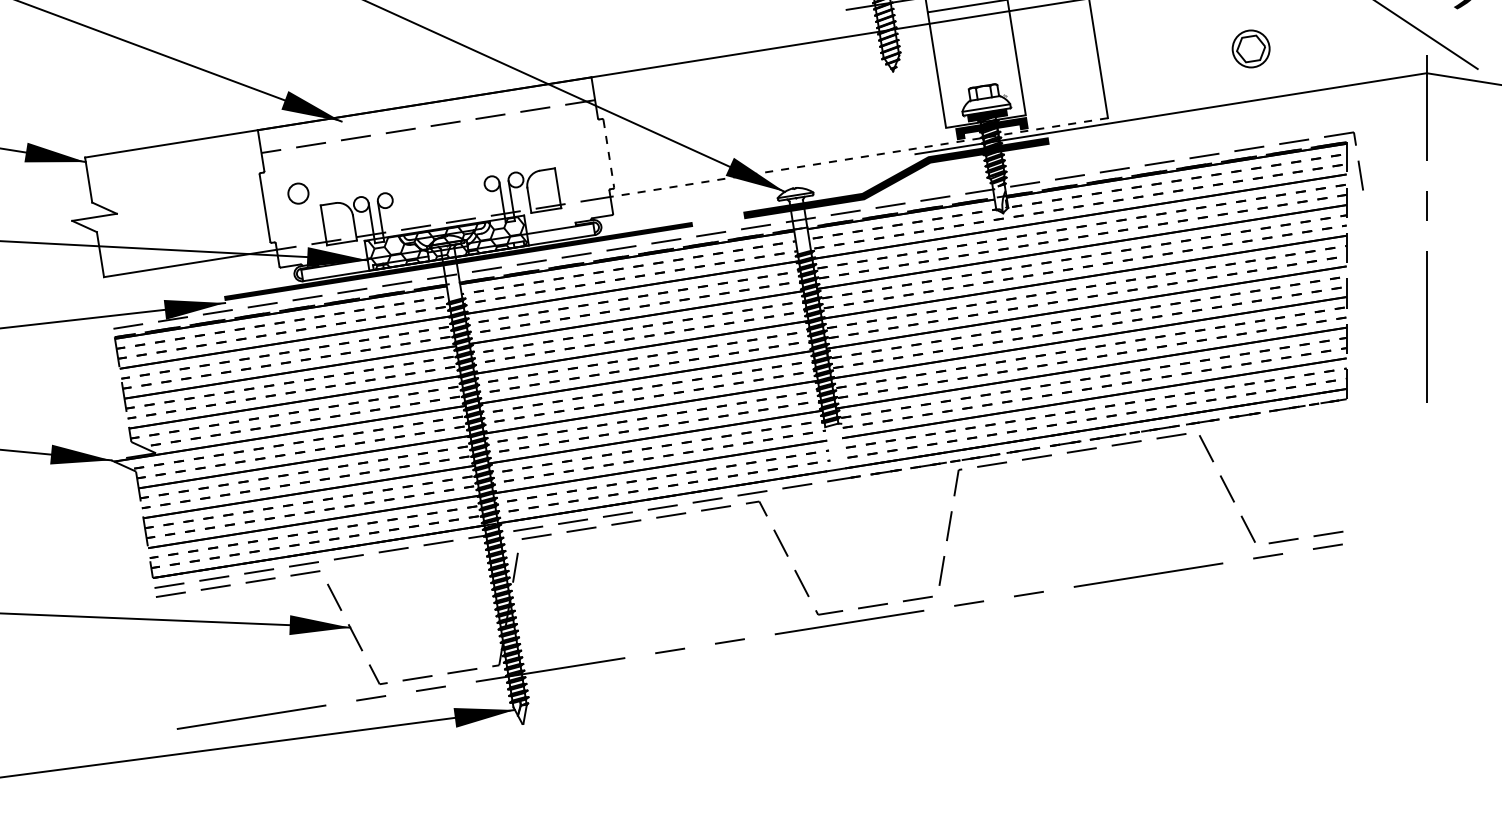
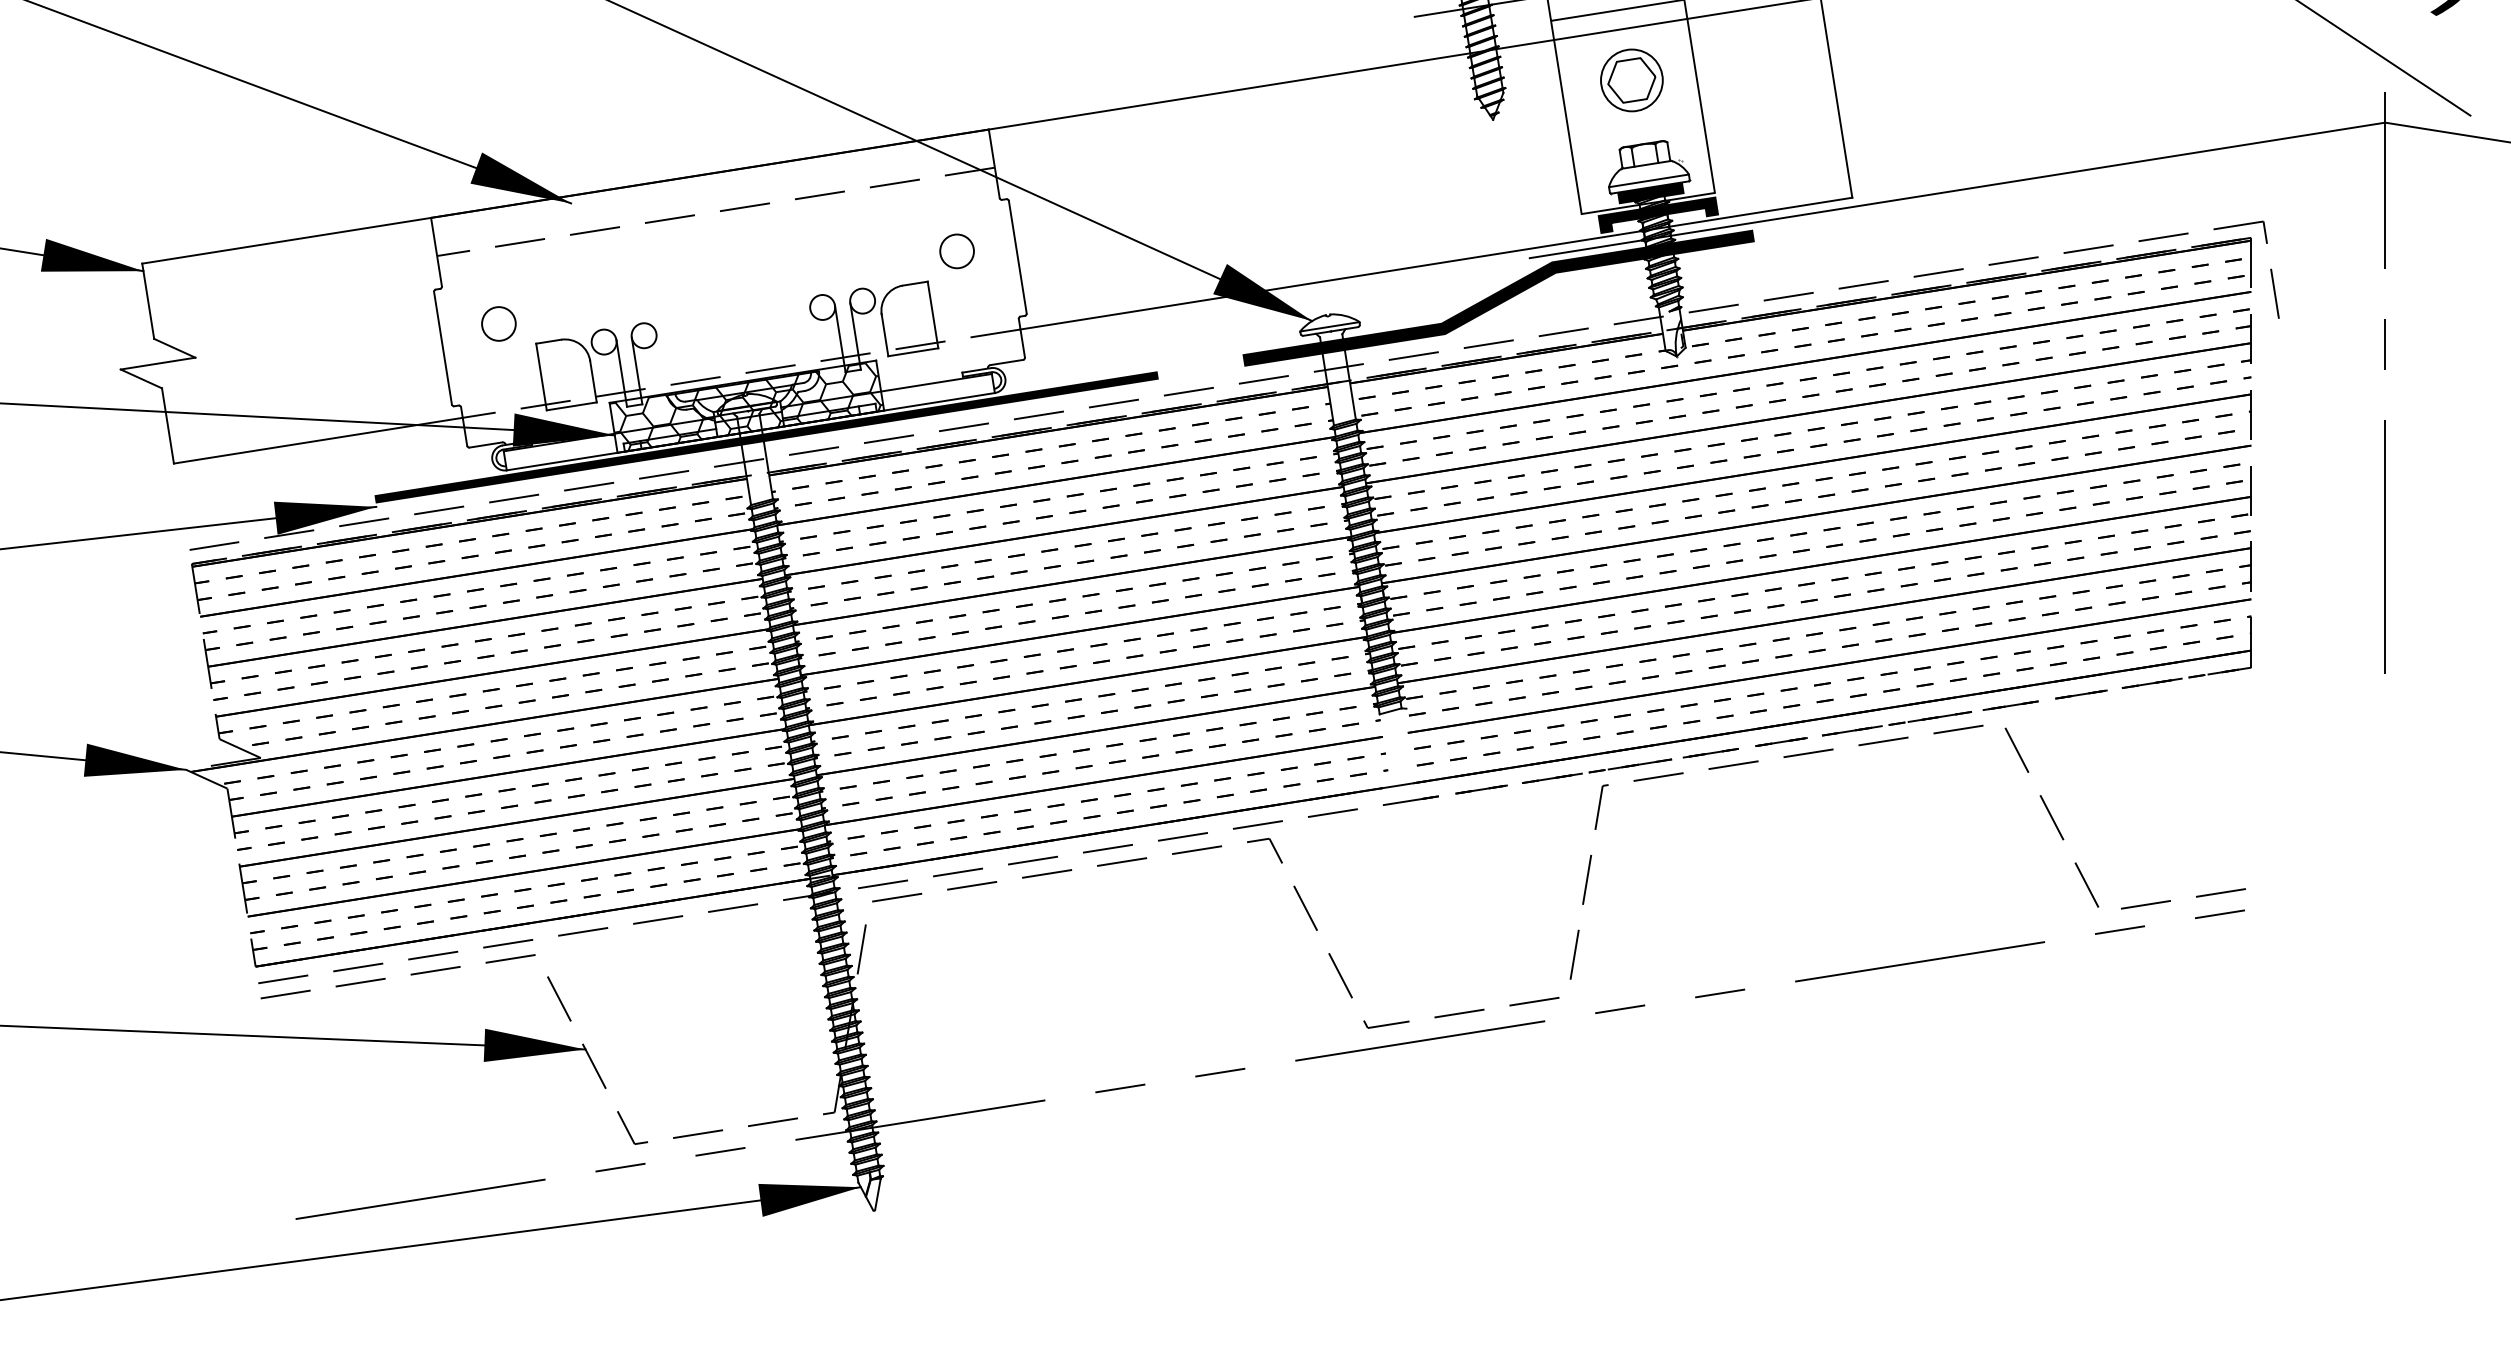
part: (1250, 48) -> (1630, 79), moved
circle: (572, 150) -> (957, 251), added
line: (608, 154) -> (1017, 258), dashed -> solid
line: (859, 157) -> (1436, 263), dashed -> solid

